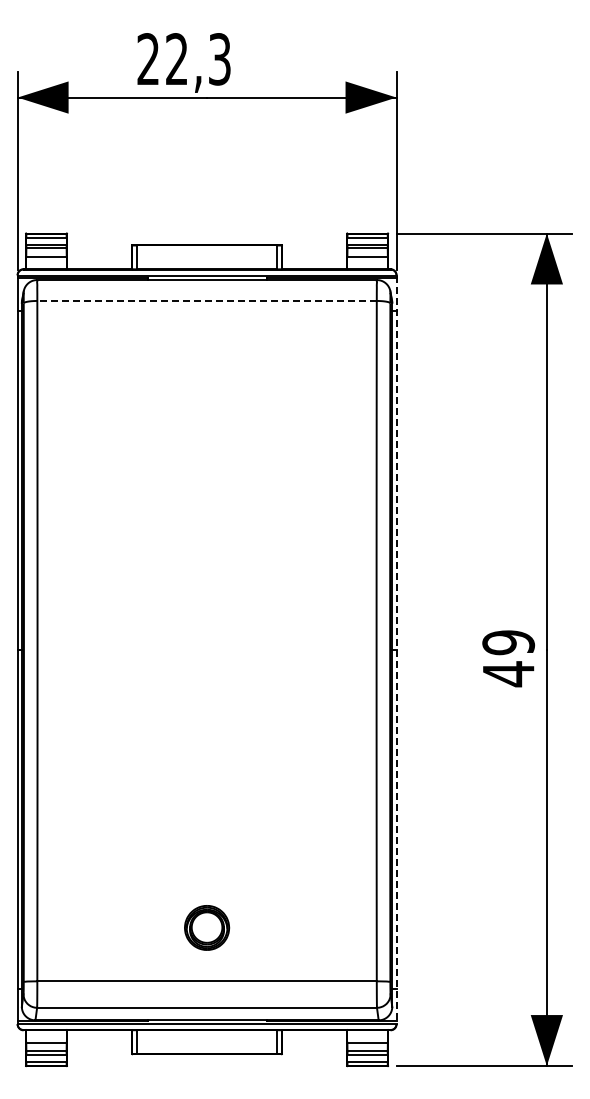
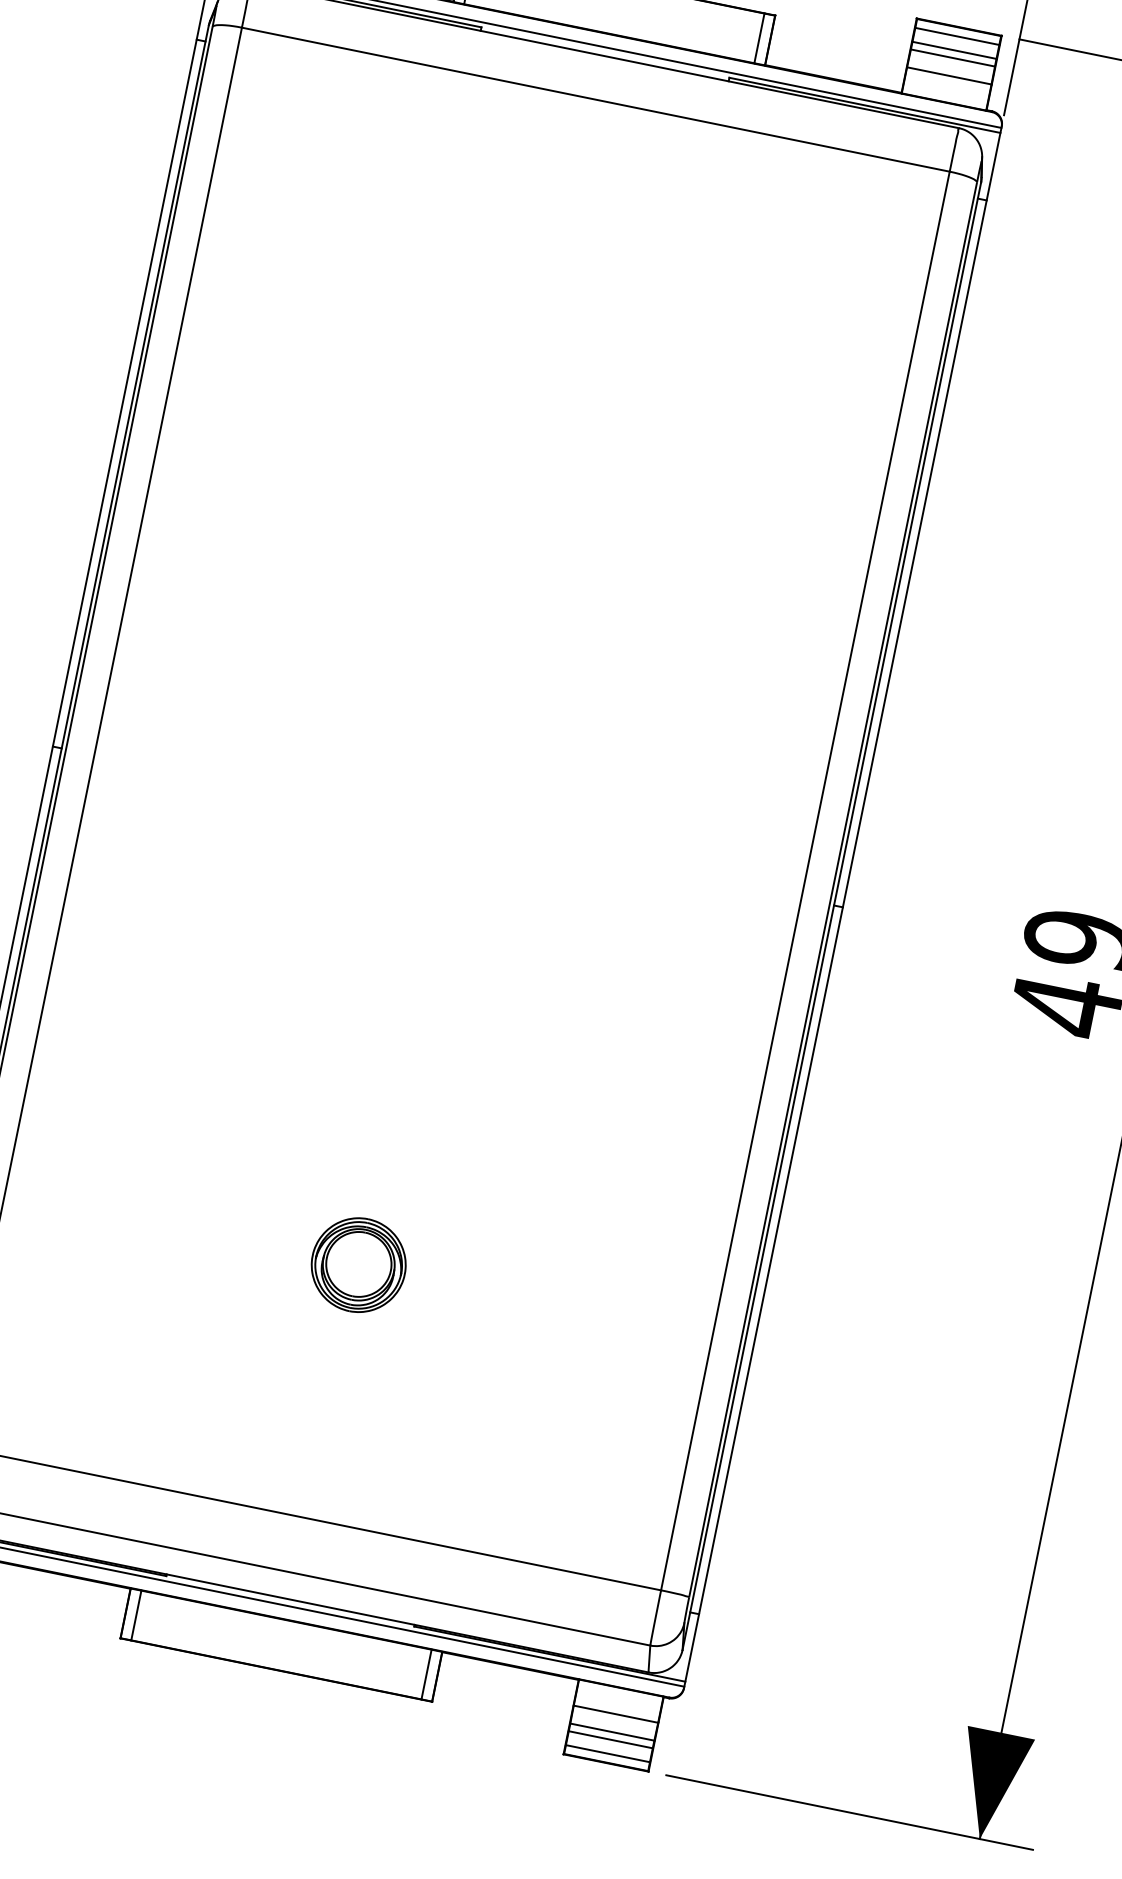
line: (207, 300) -> (596, 98), dashed -> solid
line: (396, 650) -> (842, 908), dashed -> solid
part: (207, 927) -> (359, 1264), moved

